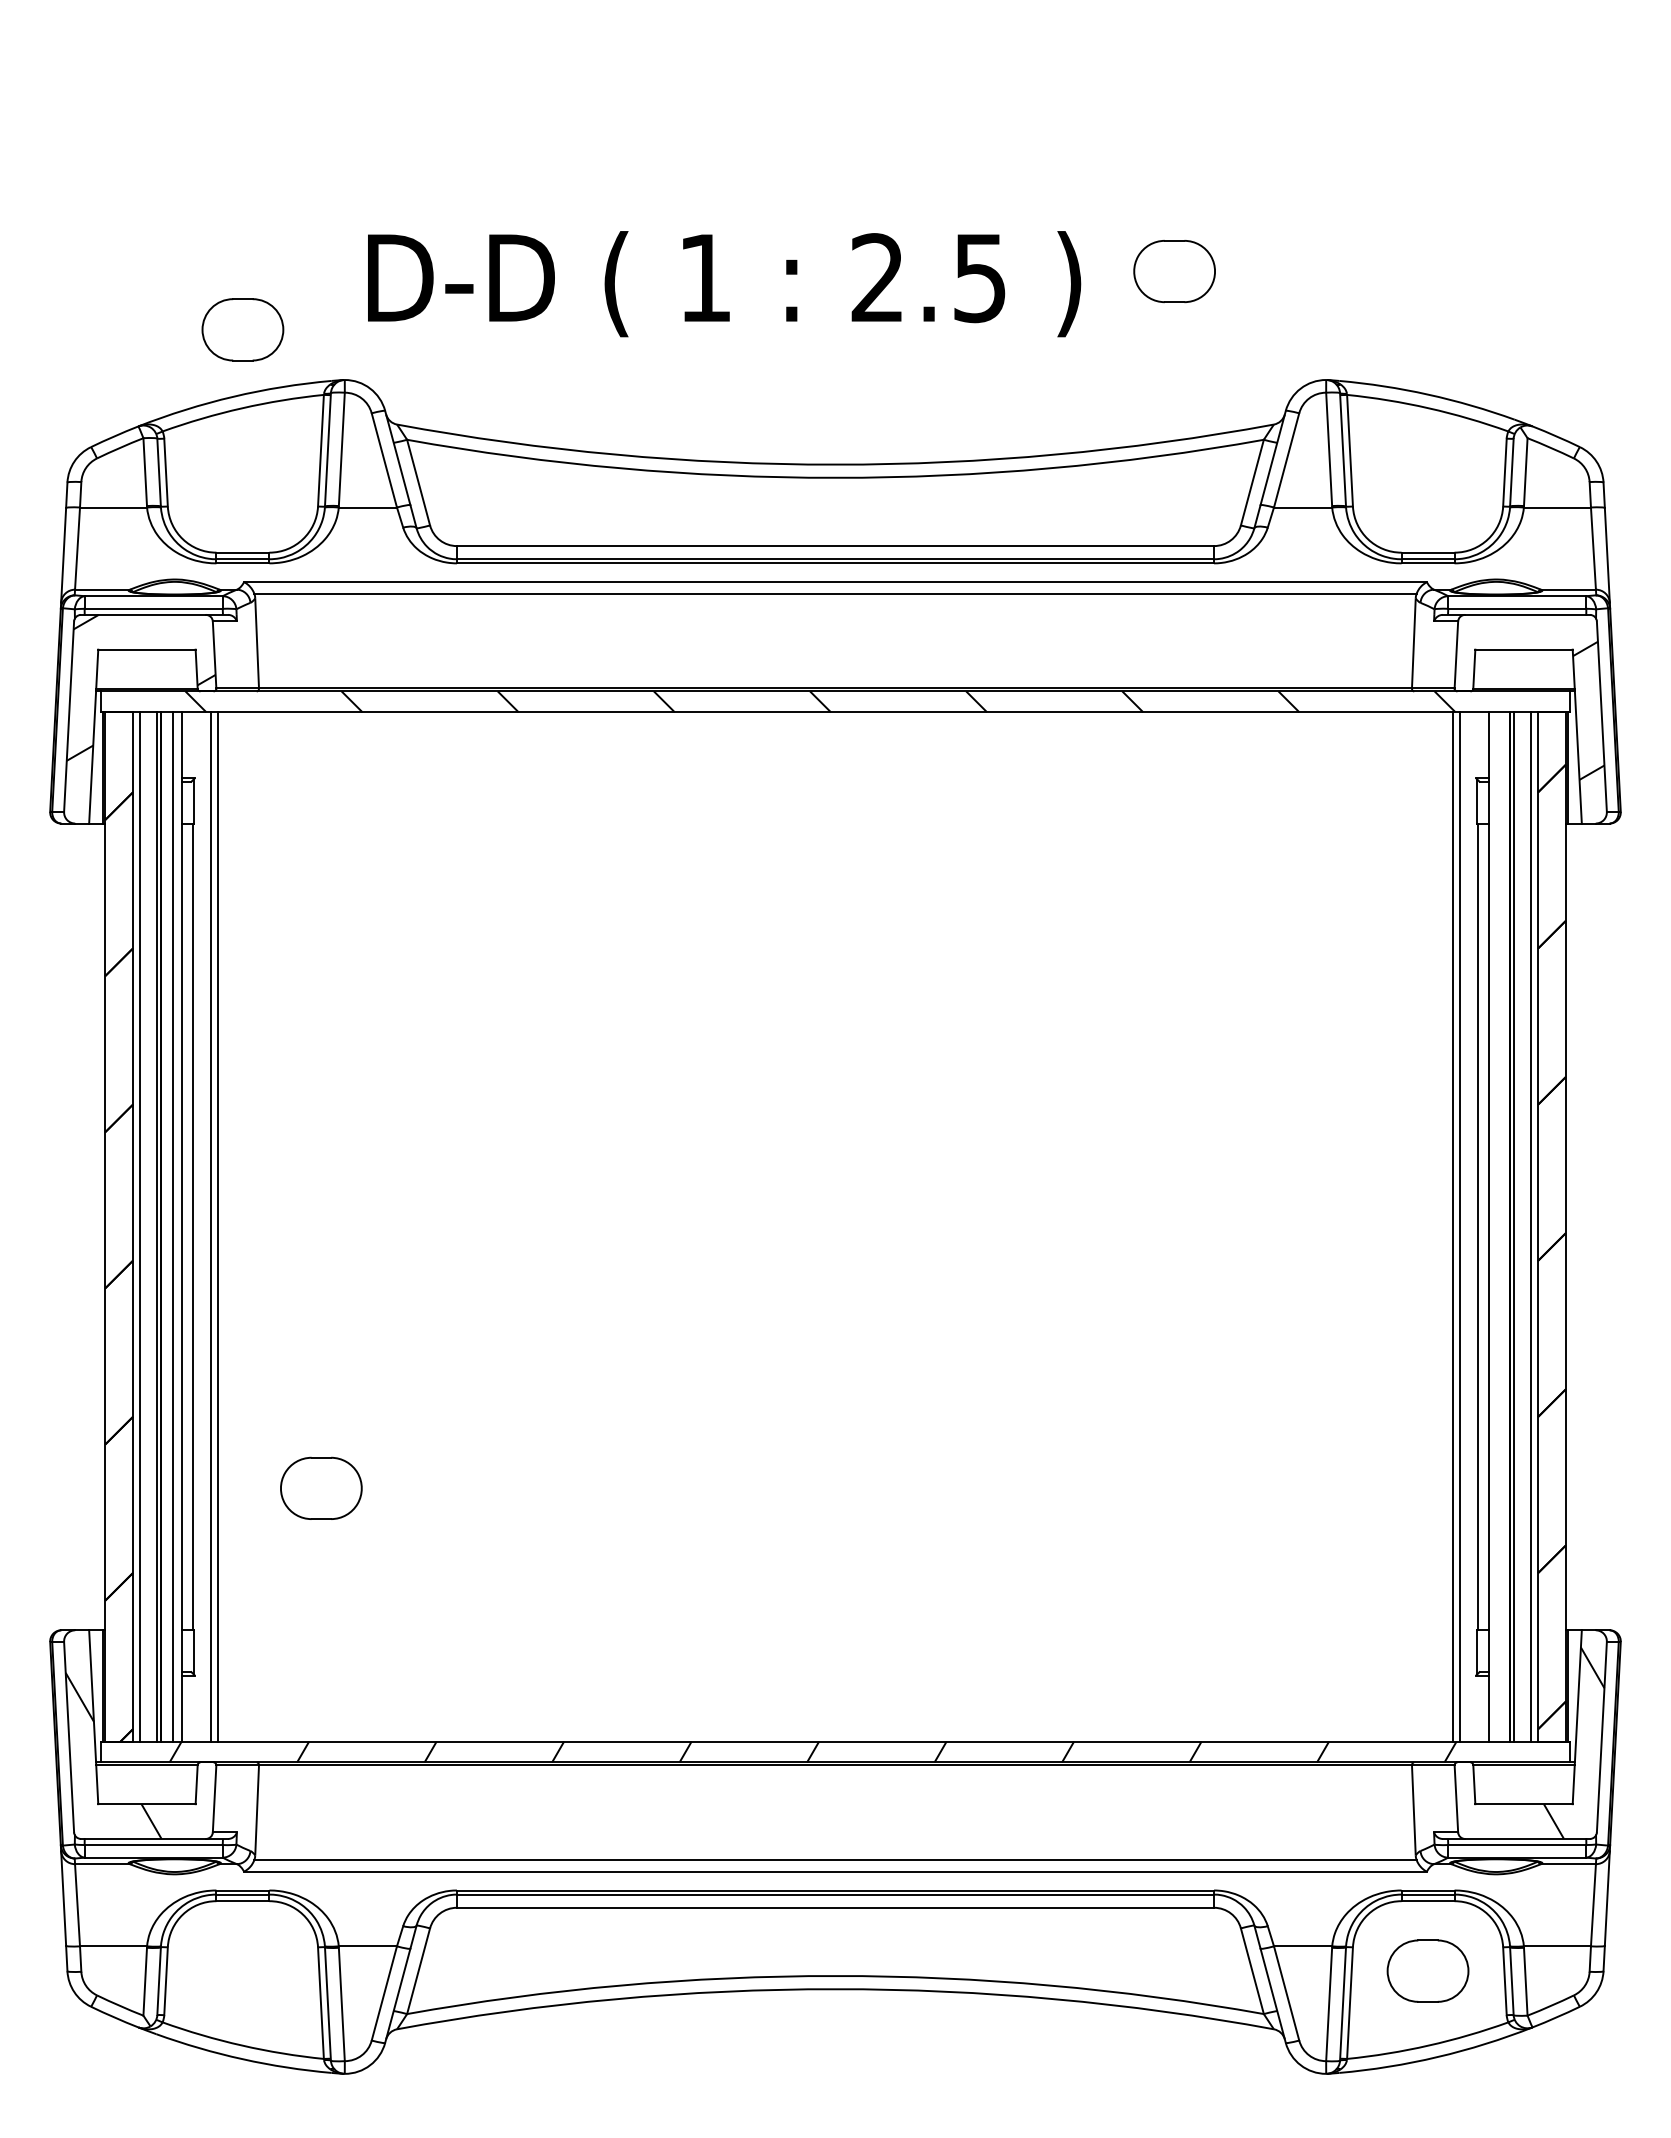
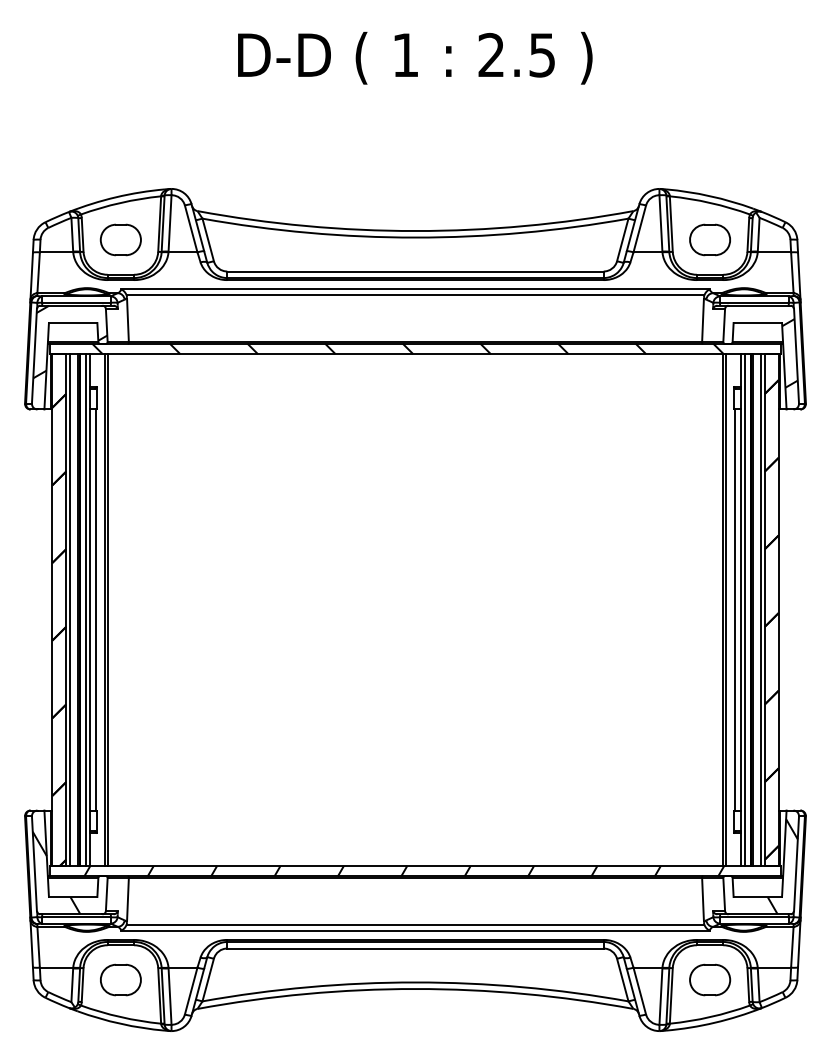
part: (1173, 270) -> (709, 239), moved
text: (724, 282) -> (415, 57), moved
part: (242, 328) -> (120, 239), moved
line: (1499, 1225) -> (745, 609), added
part: (320, 1487) -> (120, 979), moved

